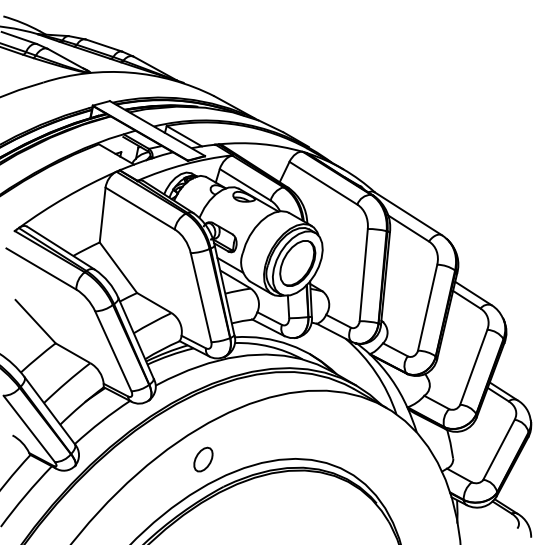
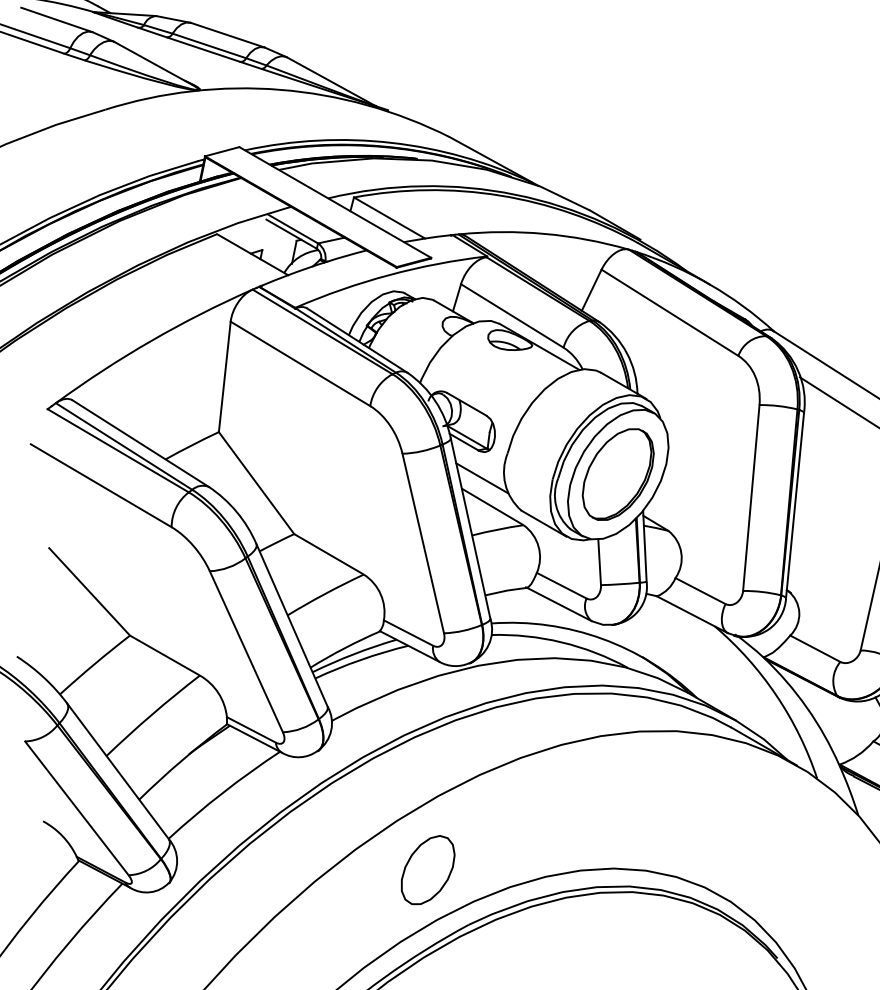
part: (203, 459) -> (428, 869), size x1.43

